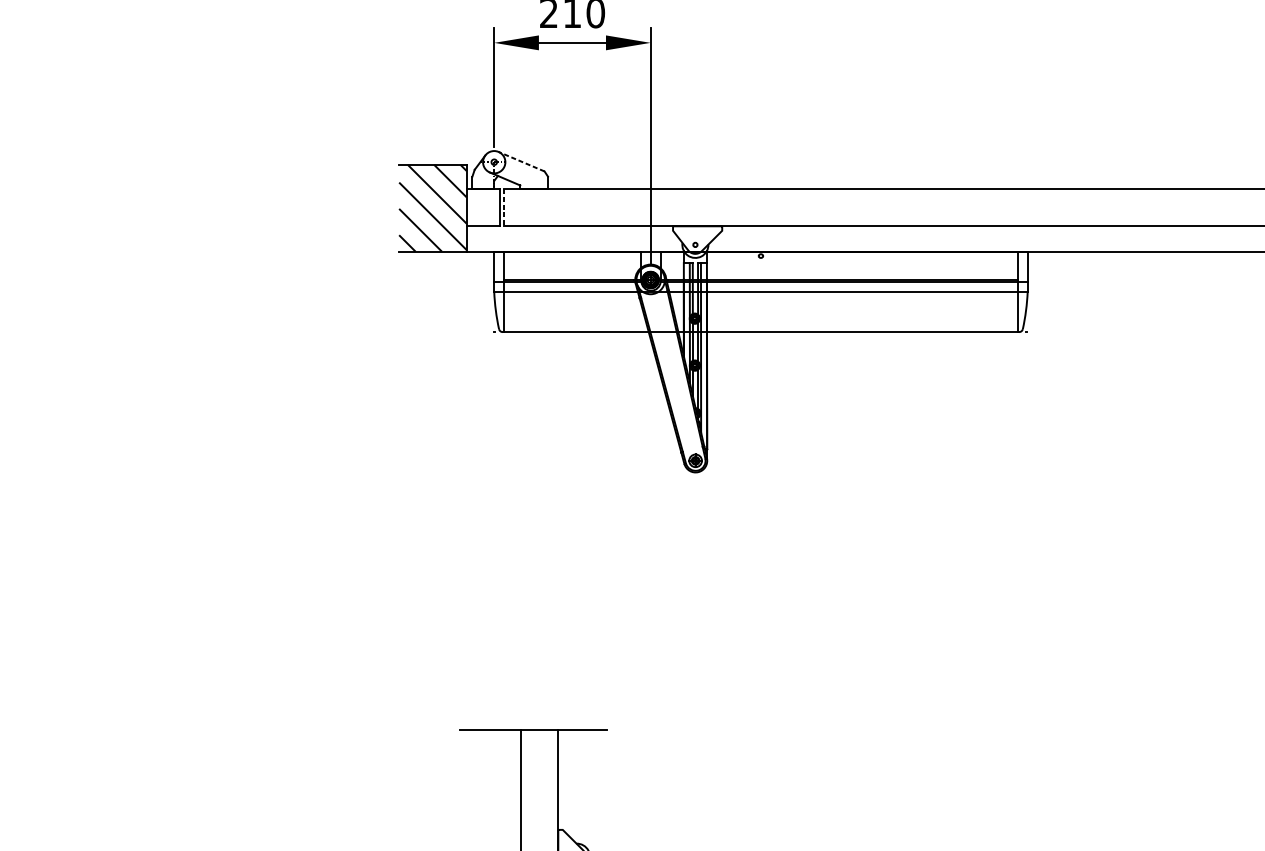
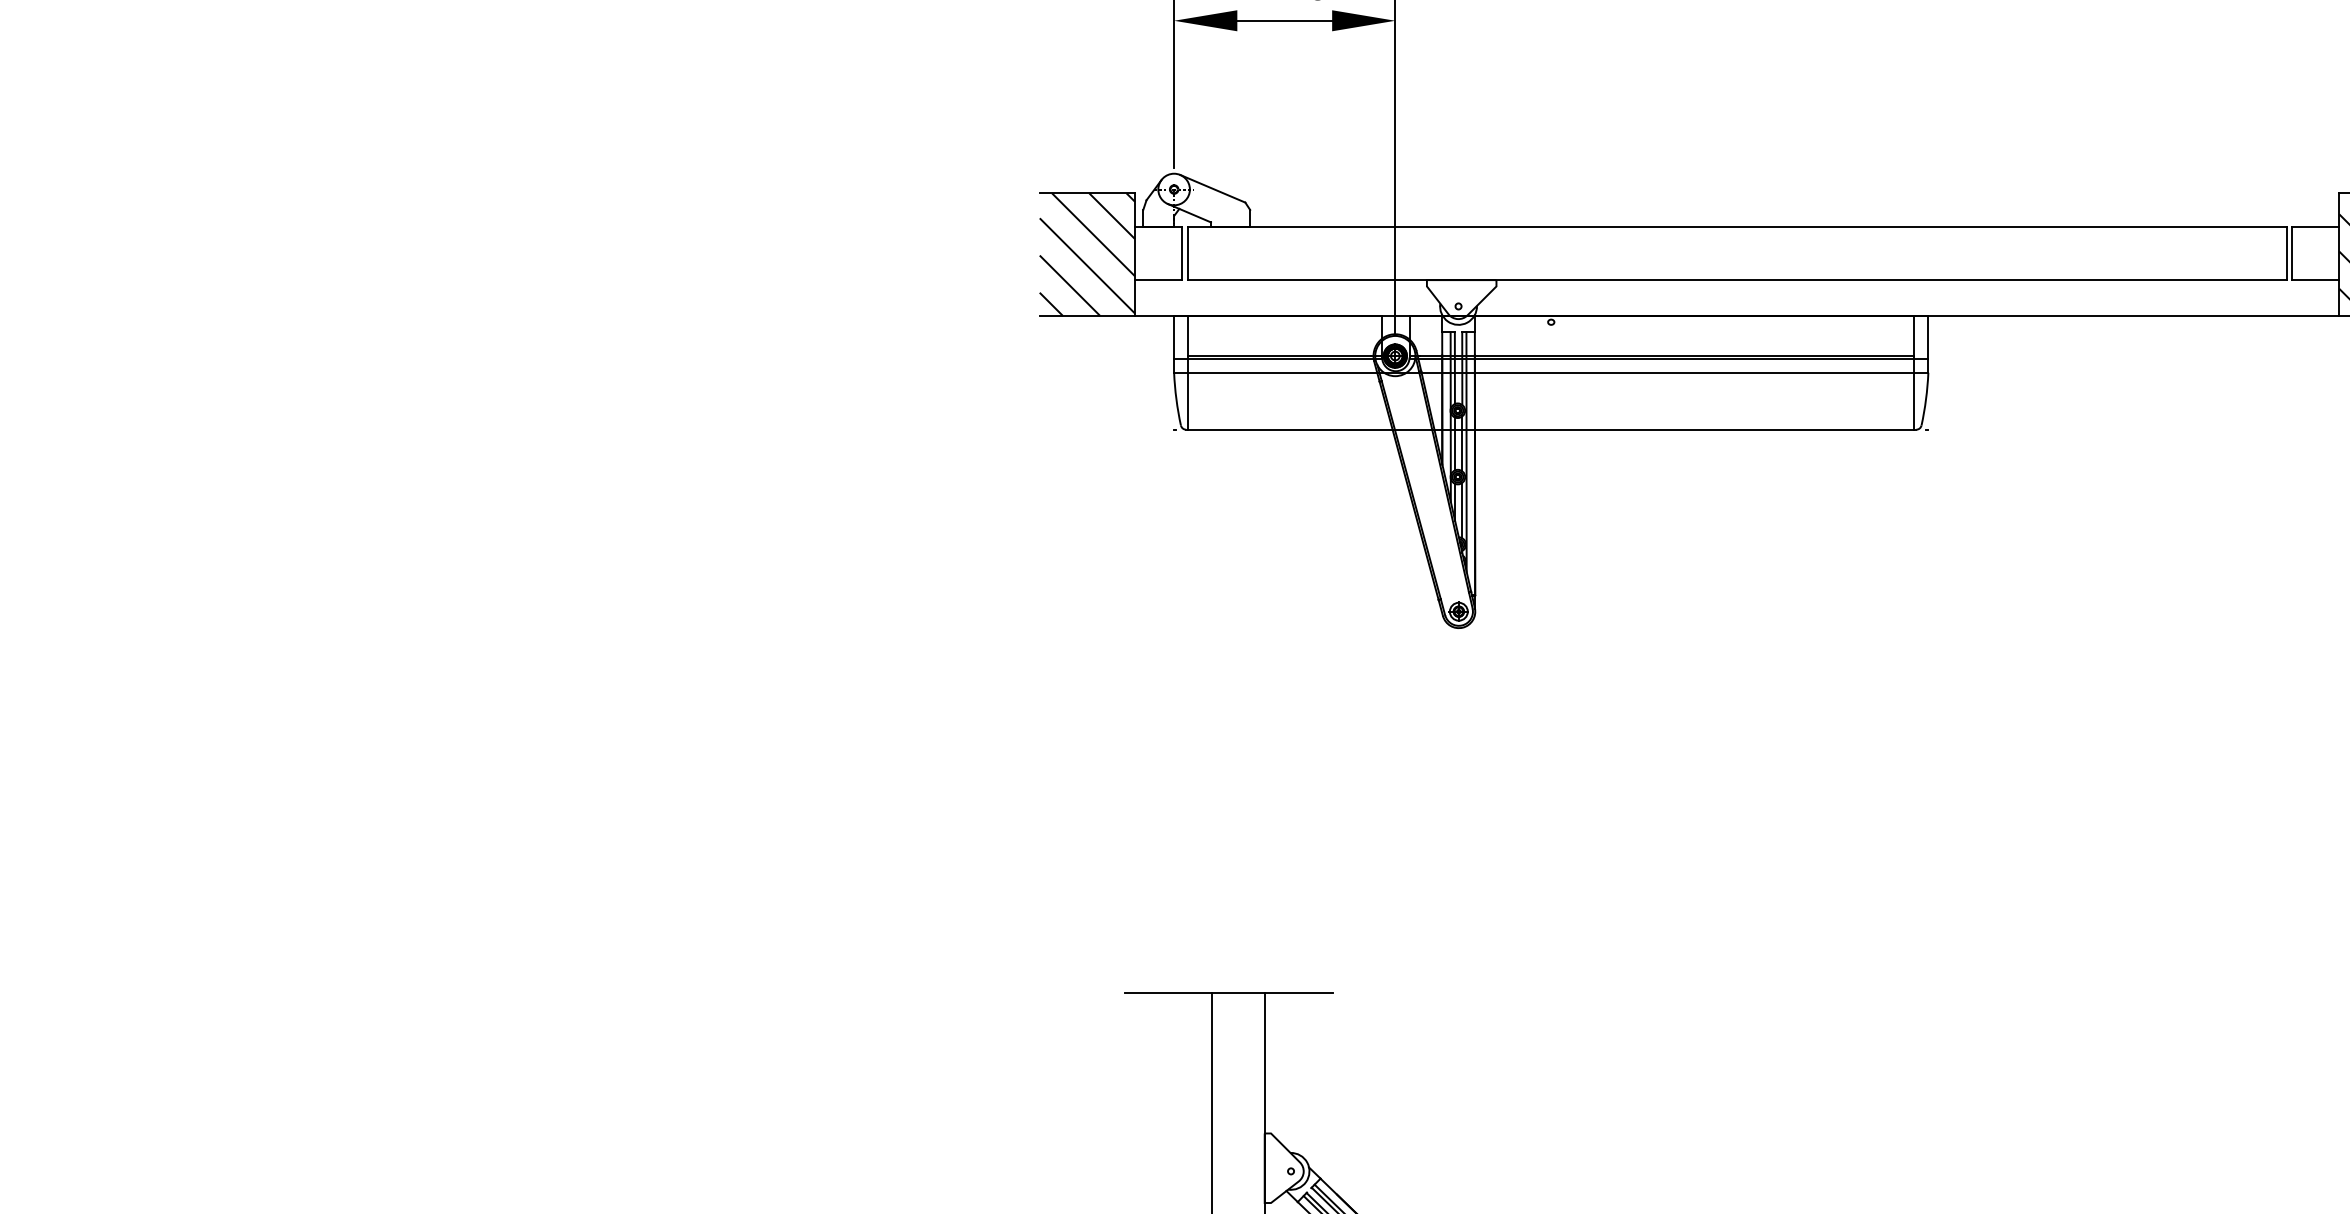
line: (521, 161) -> (1212, 188), dashed -> solid
line: (503, 208) -> (1187, 254), dashed -> solid

